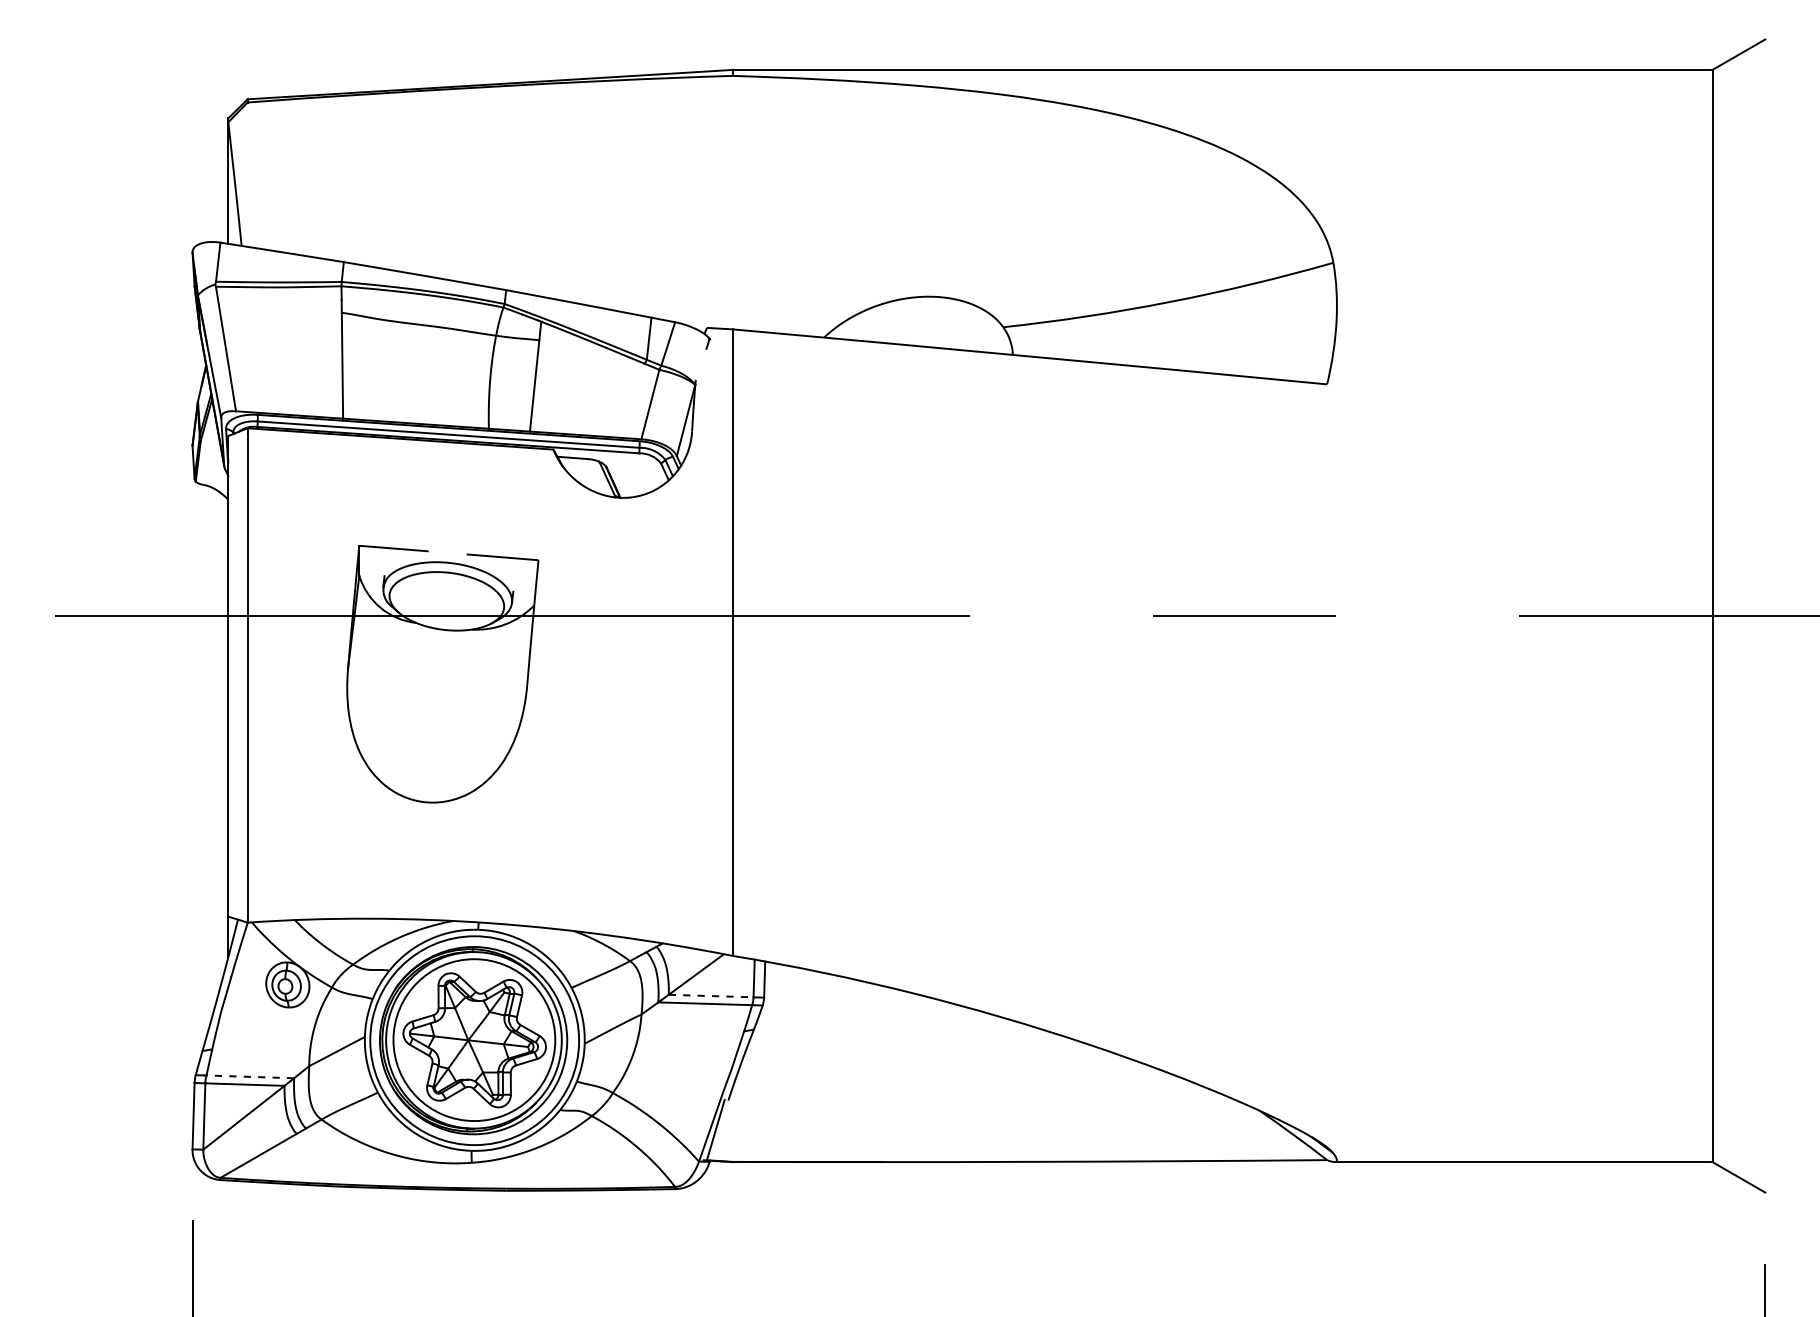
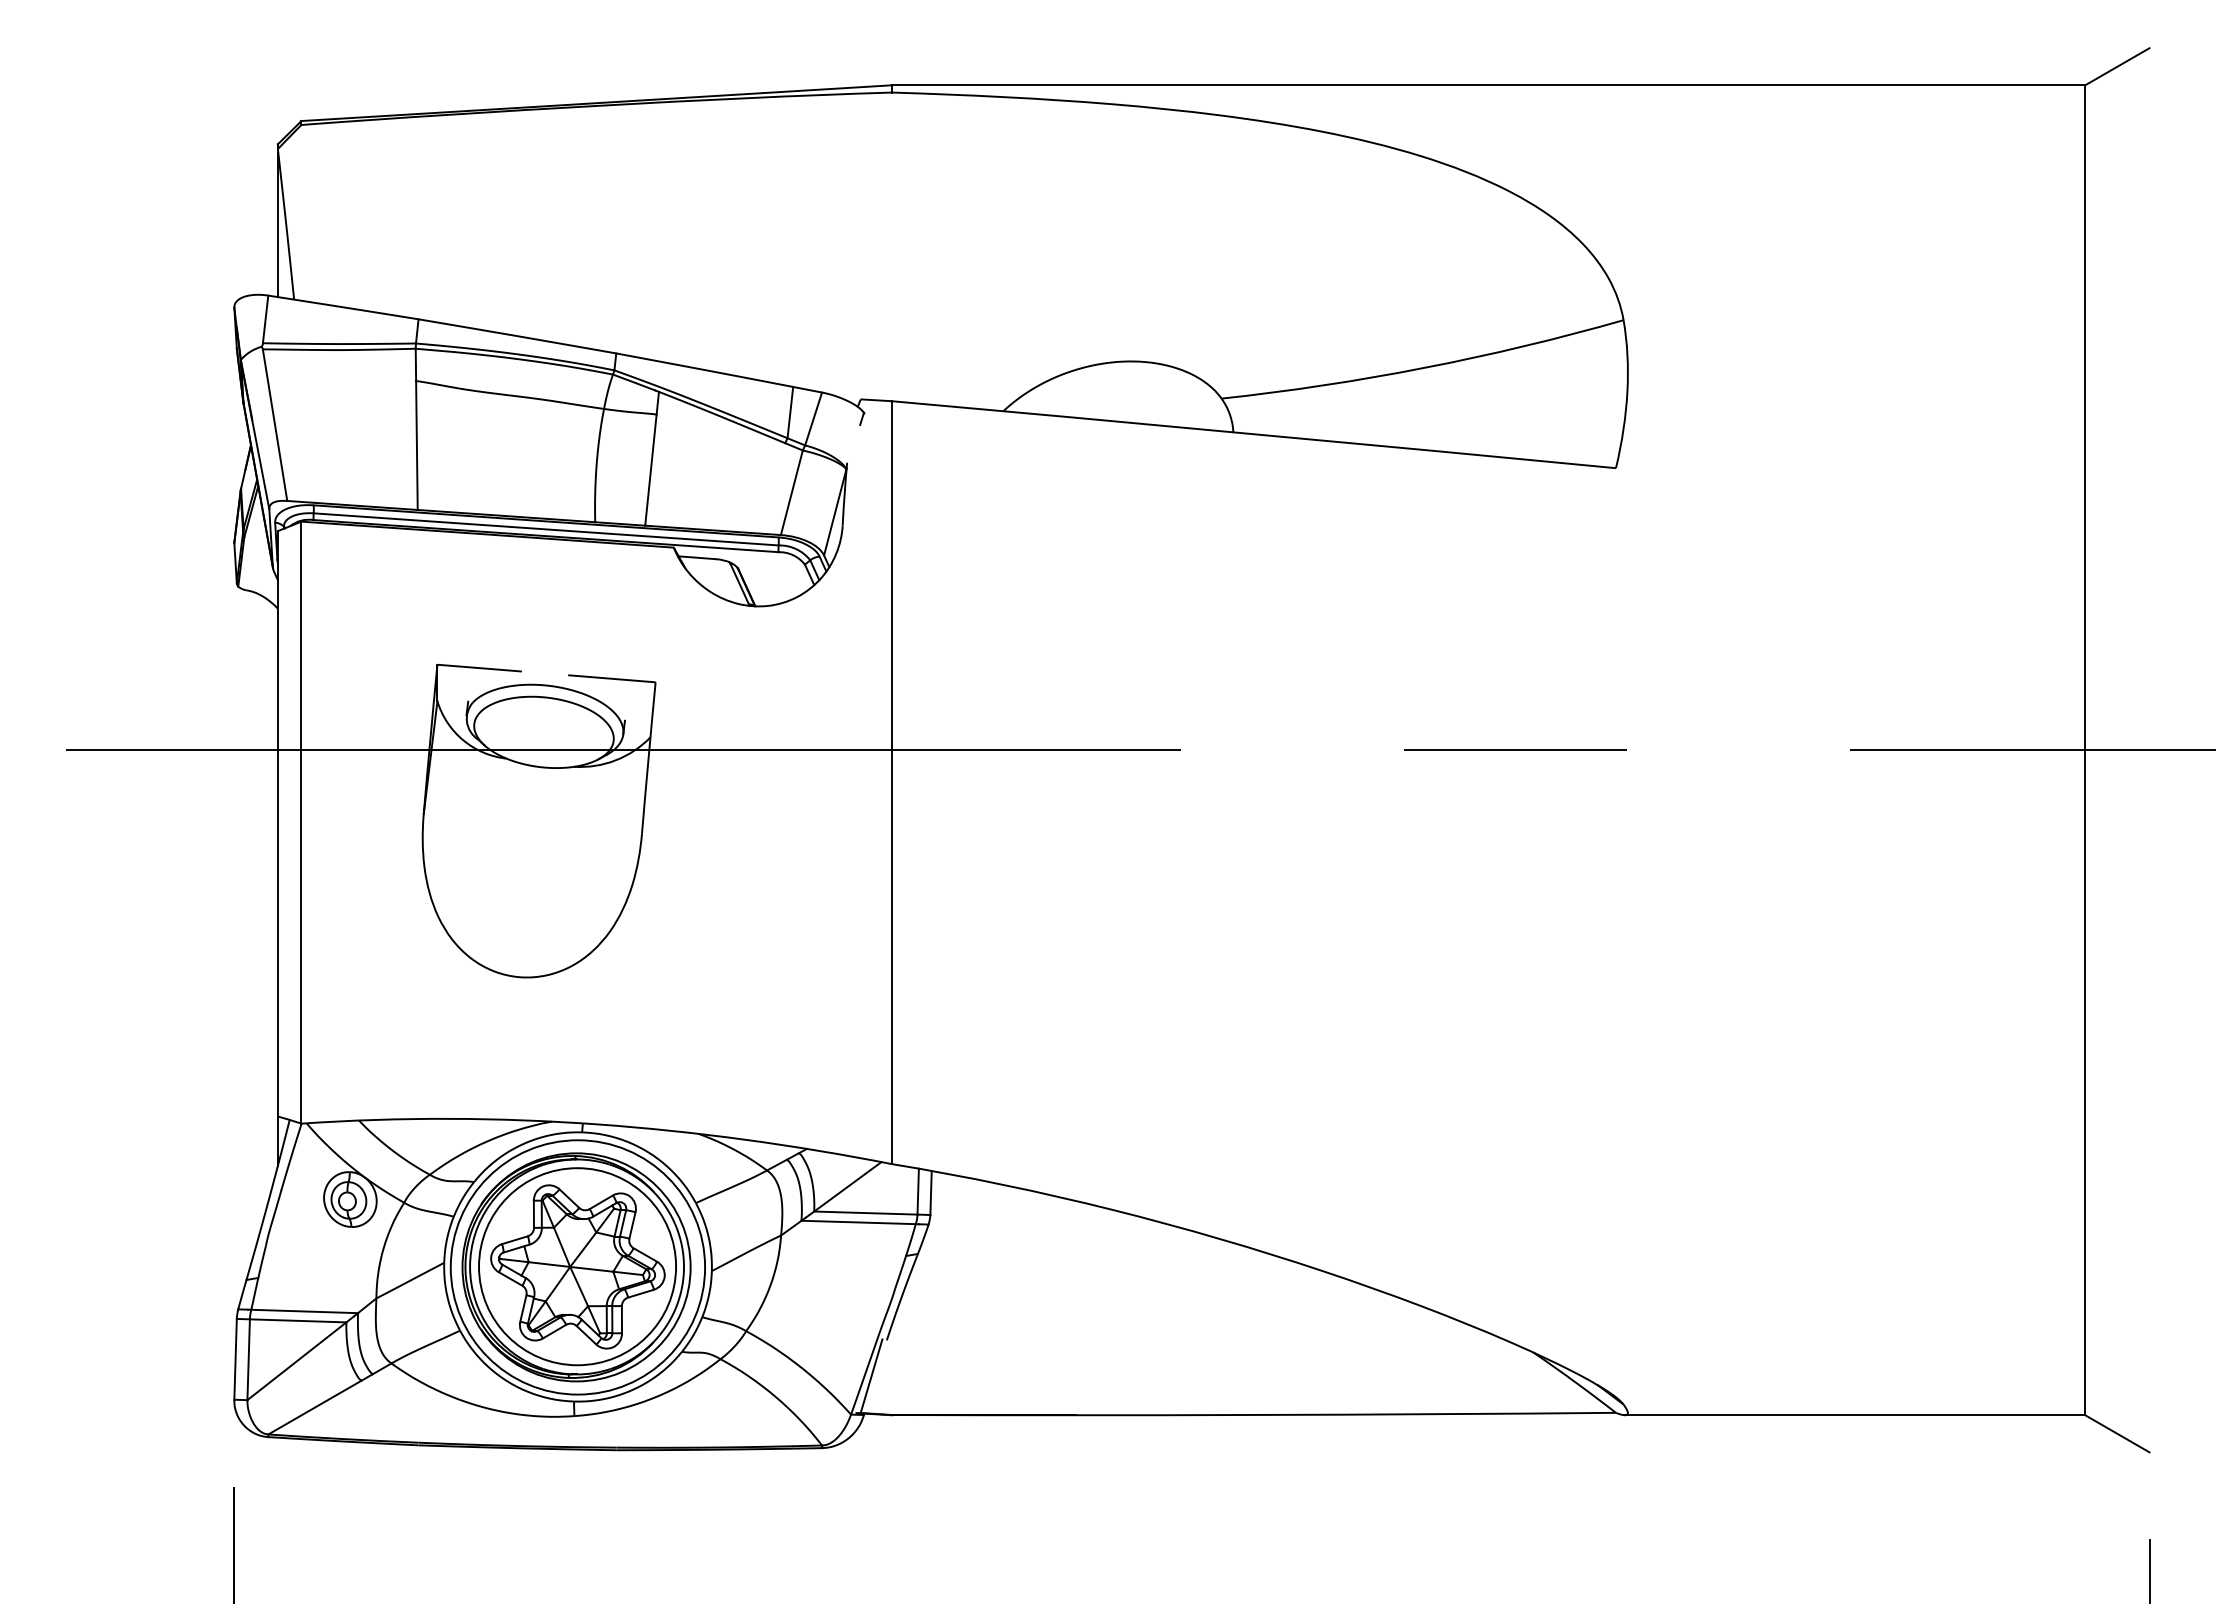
line: (710, 996) -> (865, 1213), dashed -> solid
line: (250, 1076) -> (304, 1311), dashed -> solid

